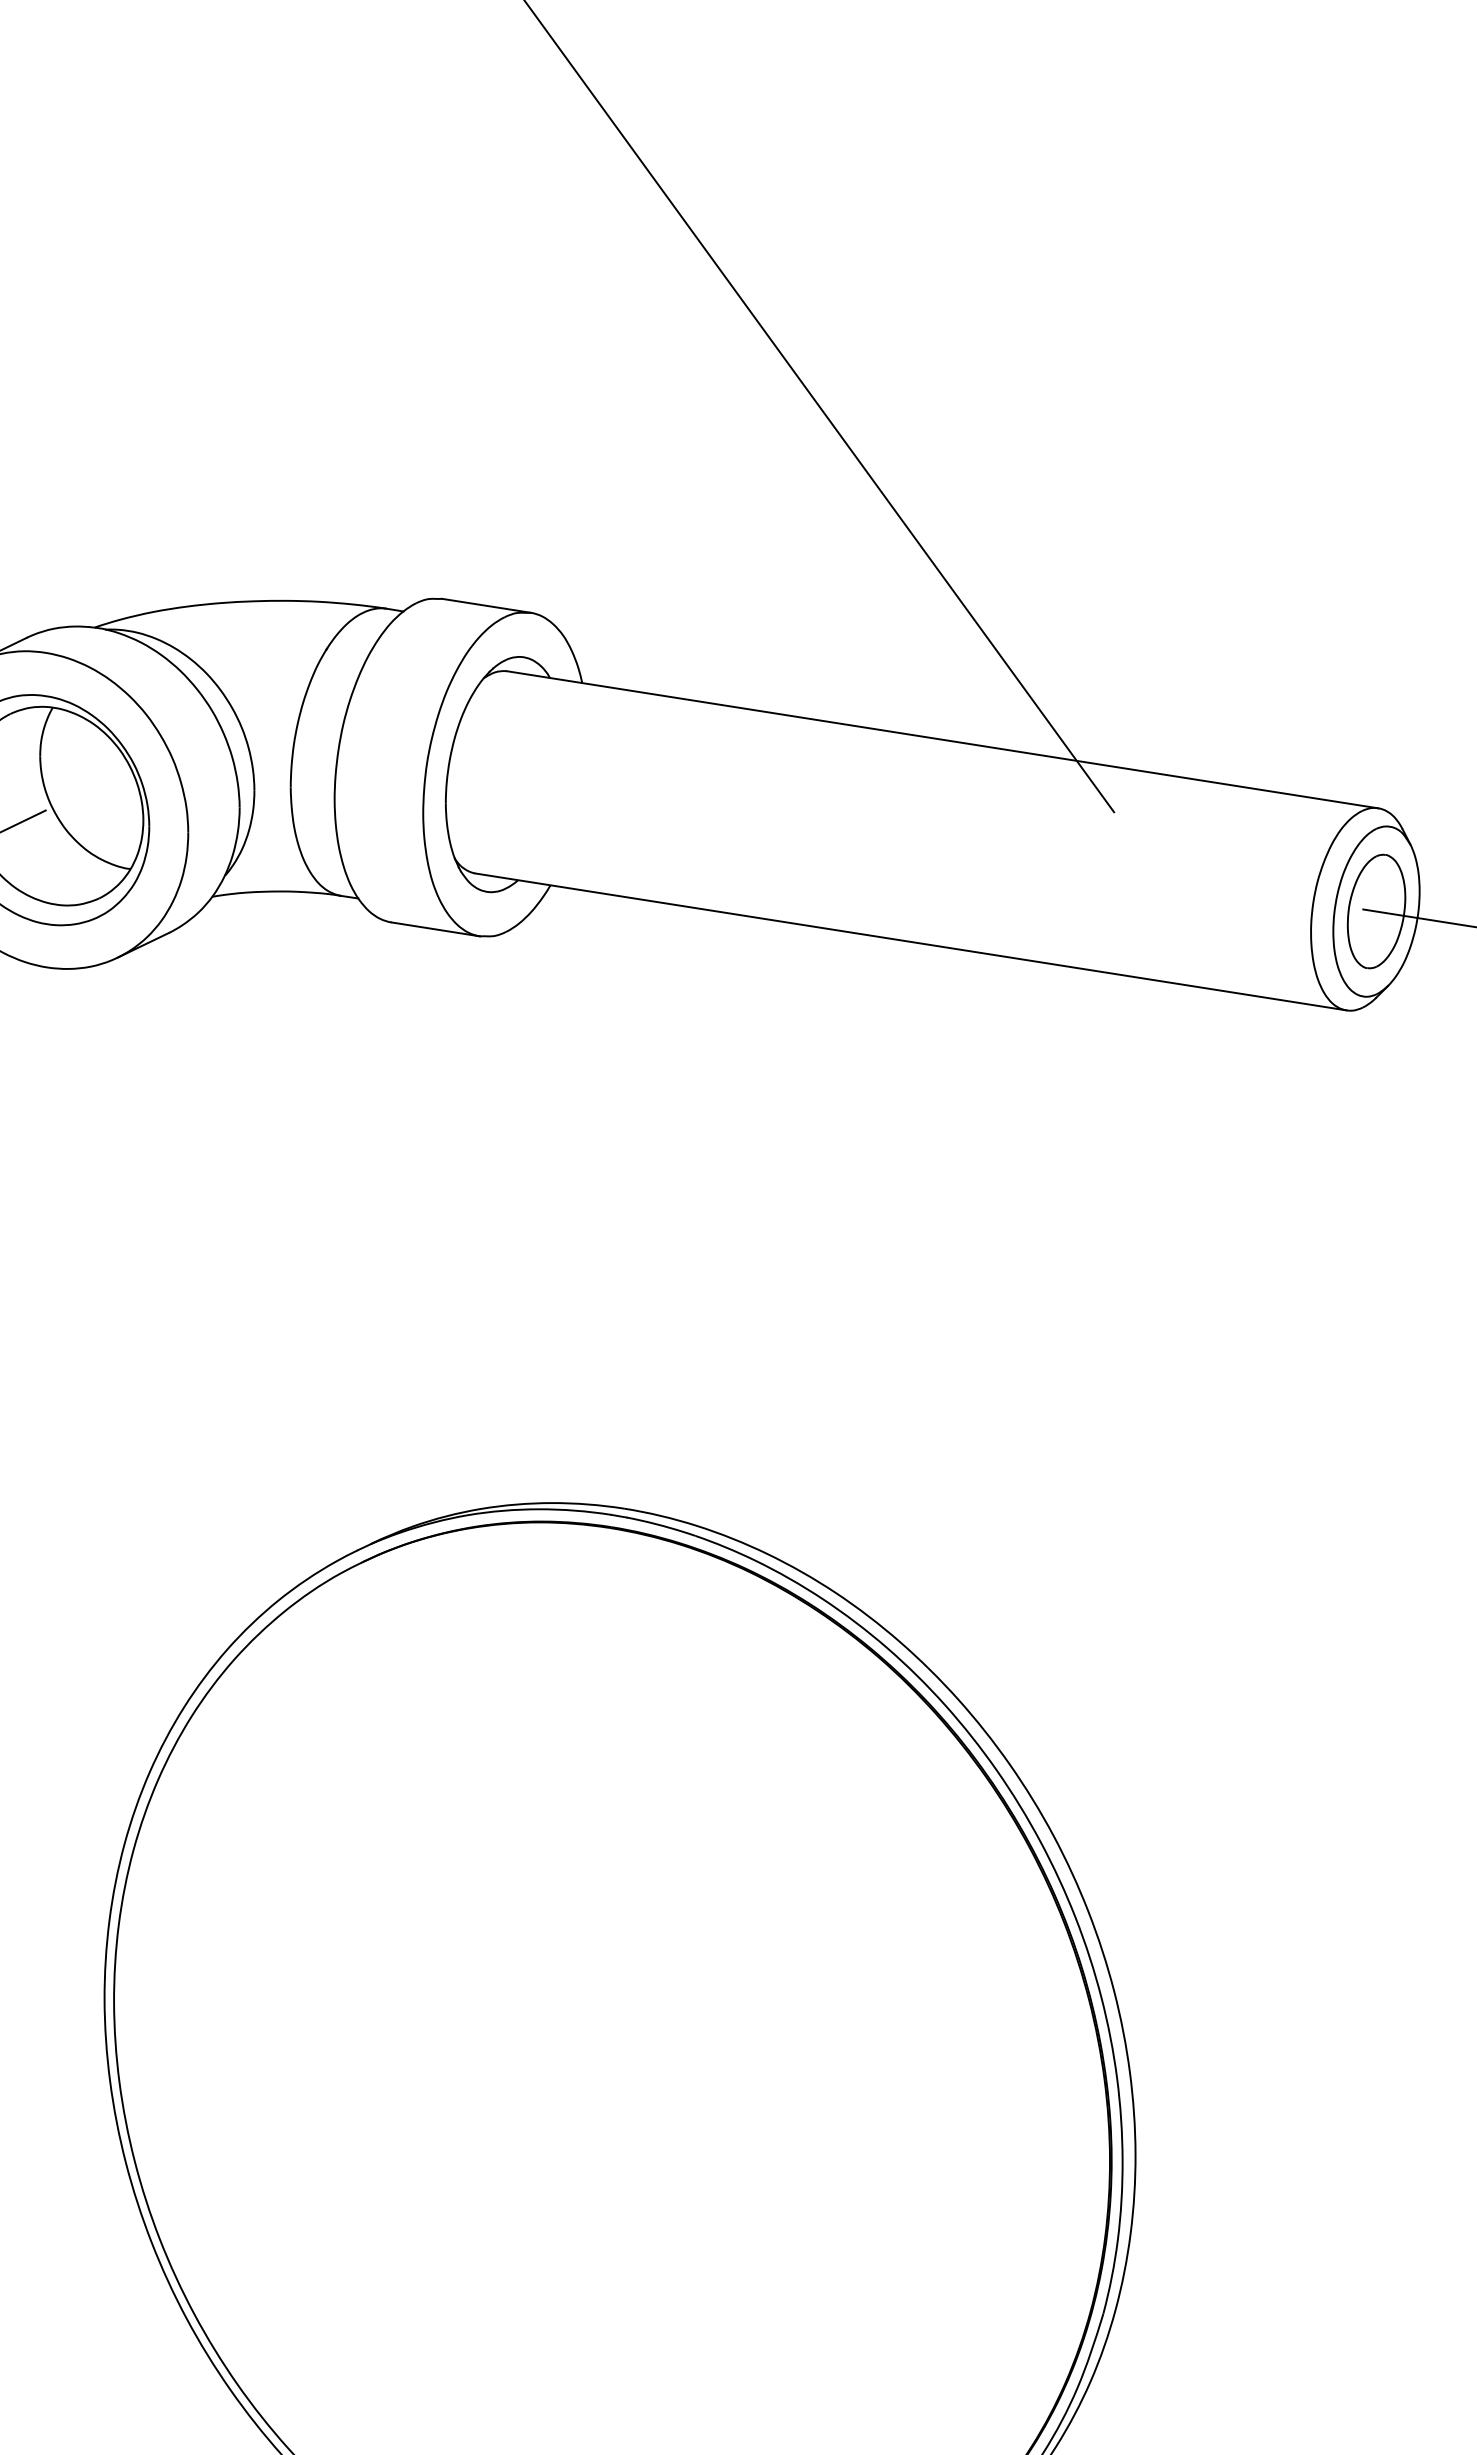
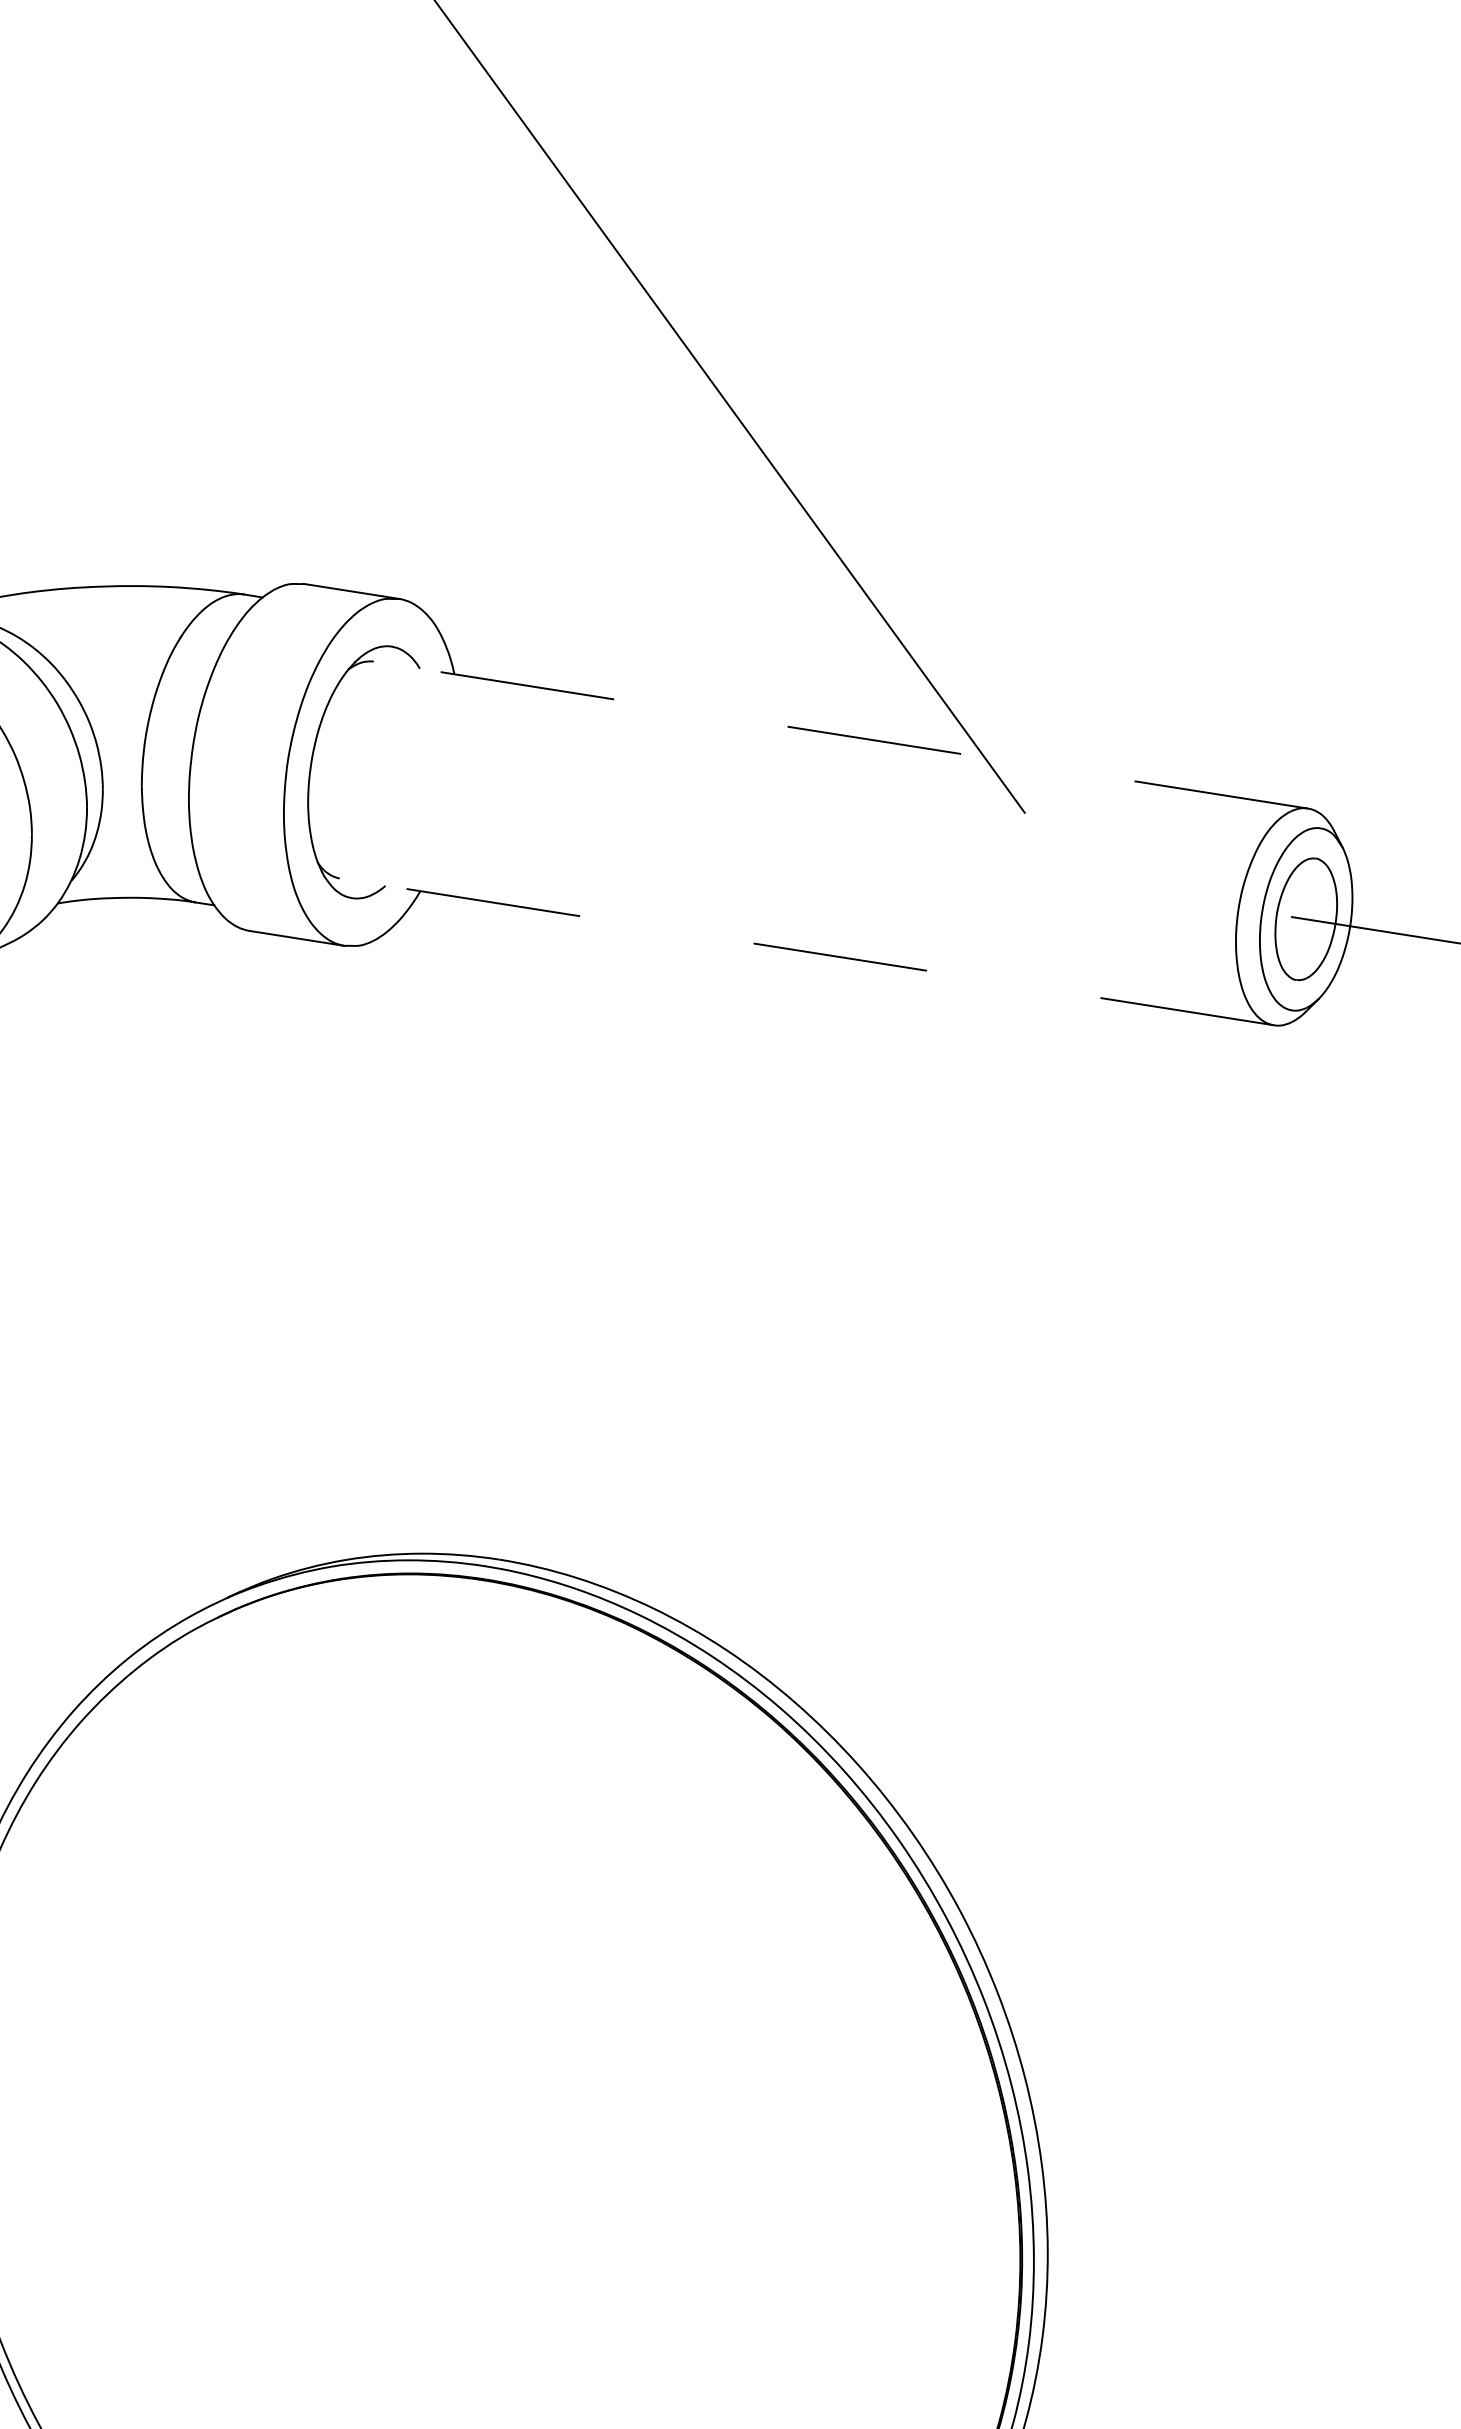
line: (942, 739) -> (840, 734), solid -> dashed
line: (910, 941) -> (806, 951), solid -> dashed

